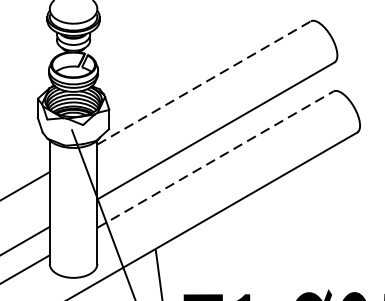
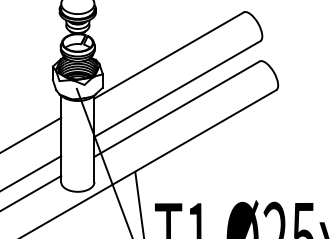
line: (204, 82) -> (169, 55), dashed -> solid
line: (216, 158) -> (177, 108), dashed -> solid

